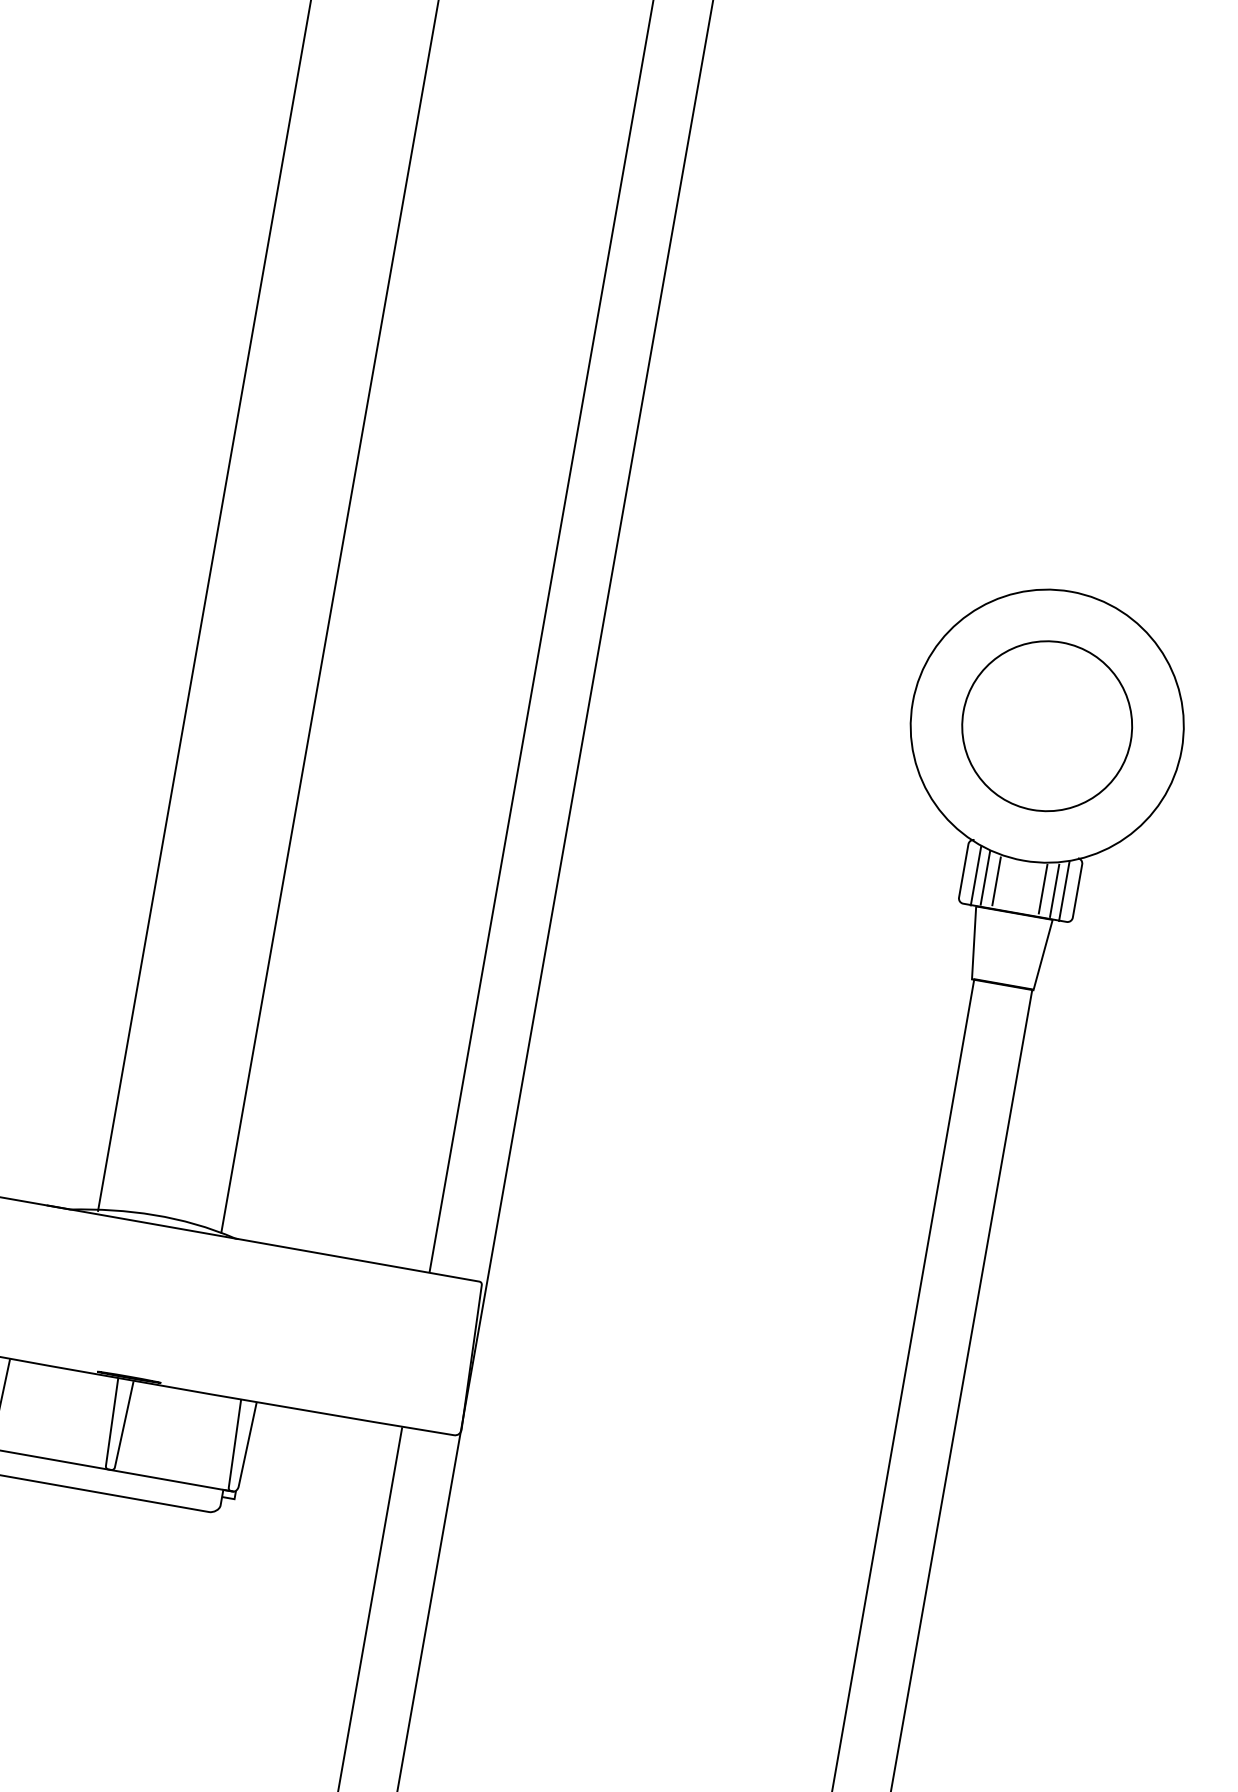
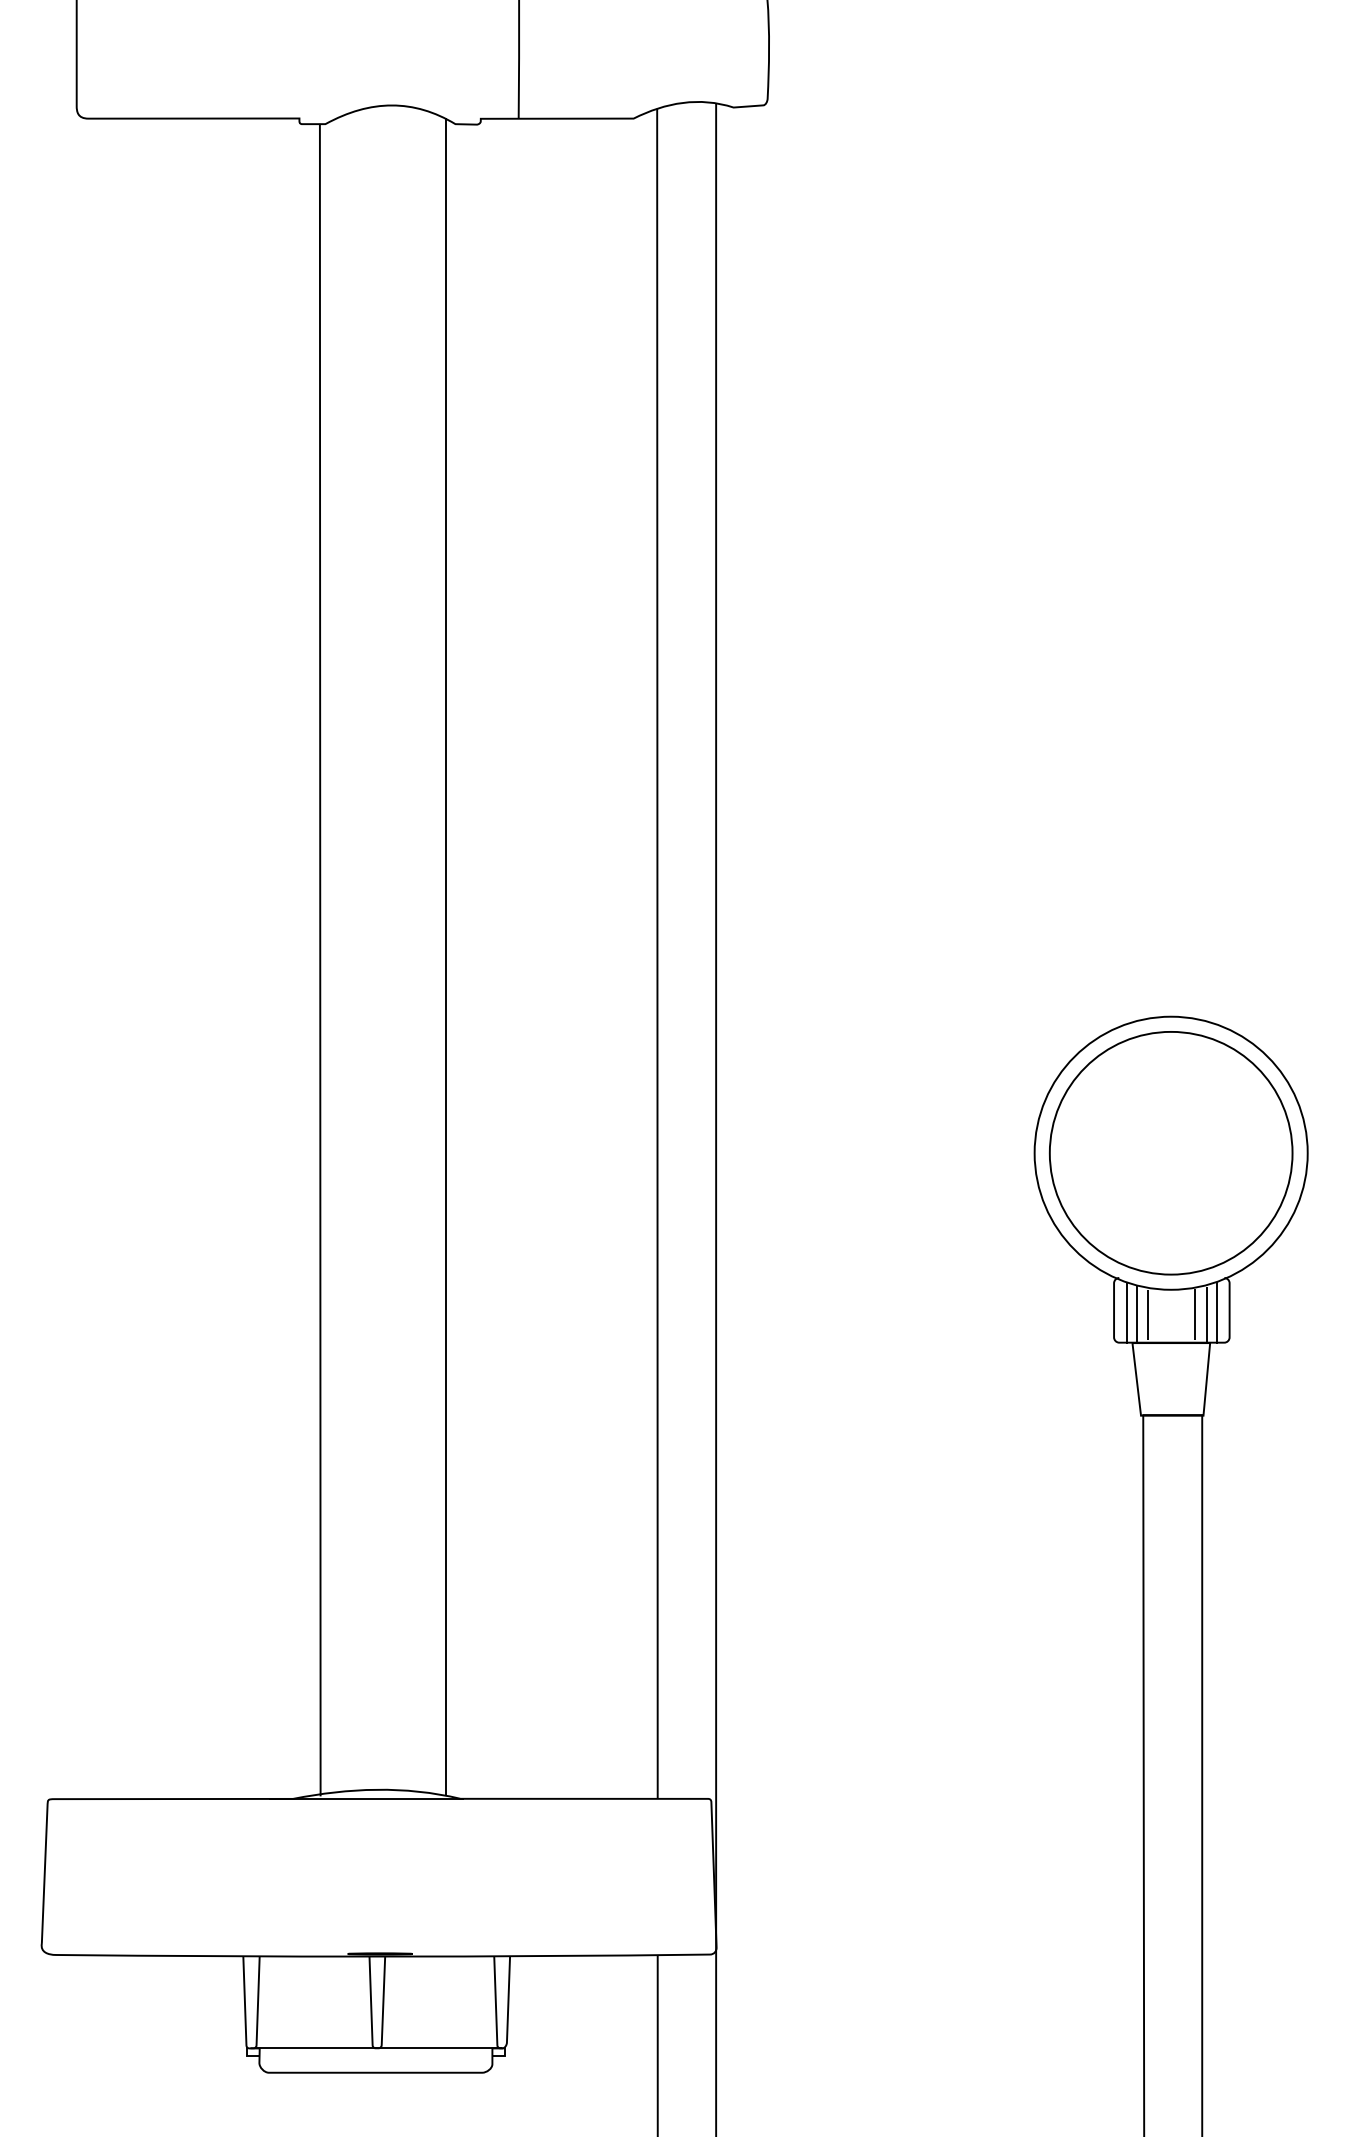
part: (1046, 726) -> (1170, 1153), size x1.43

